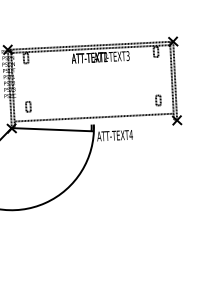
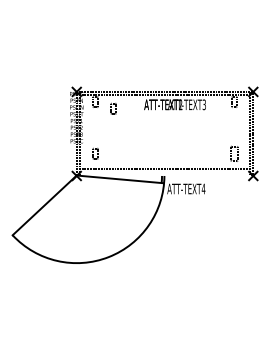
part: (43, 63) -> (113, 108), added
part: (158, 100) -> (234, 153), size x1.4

